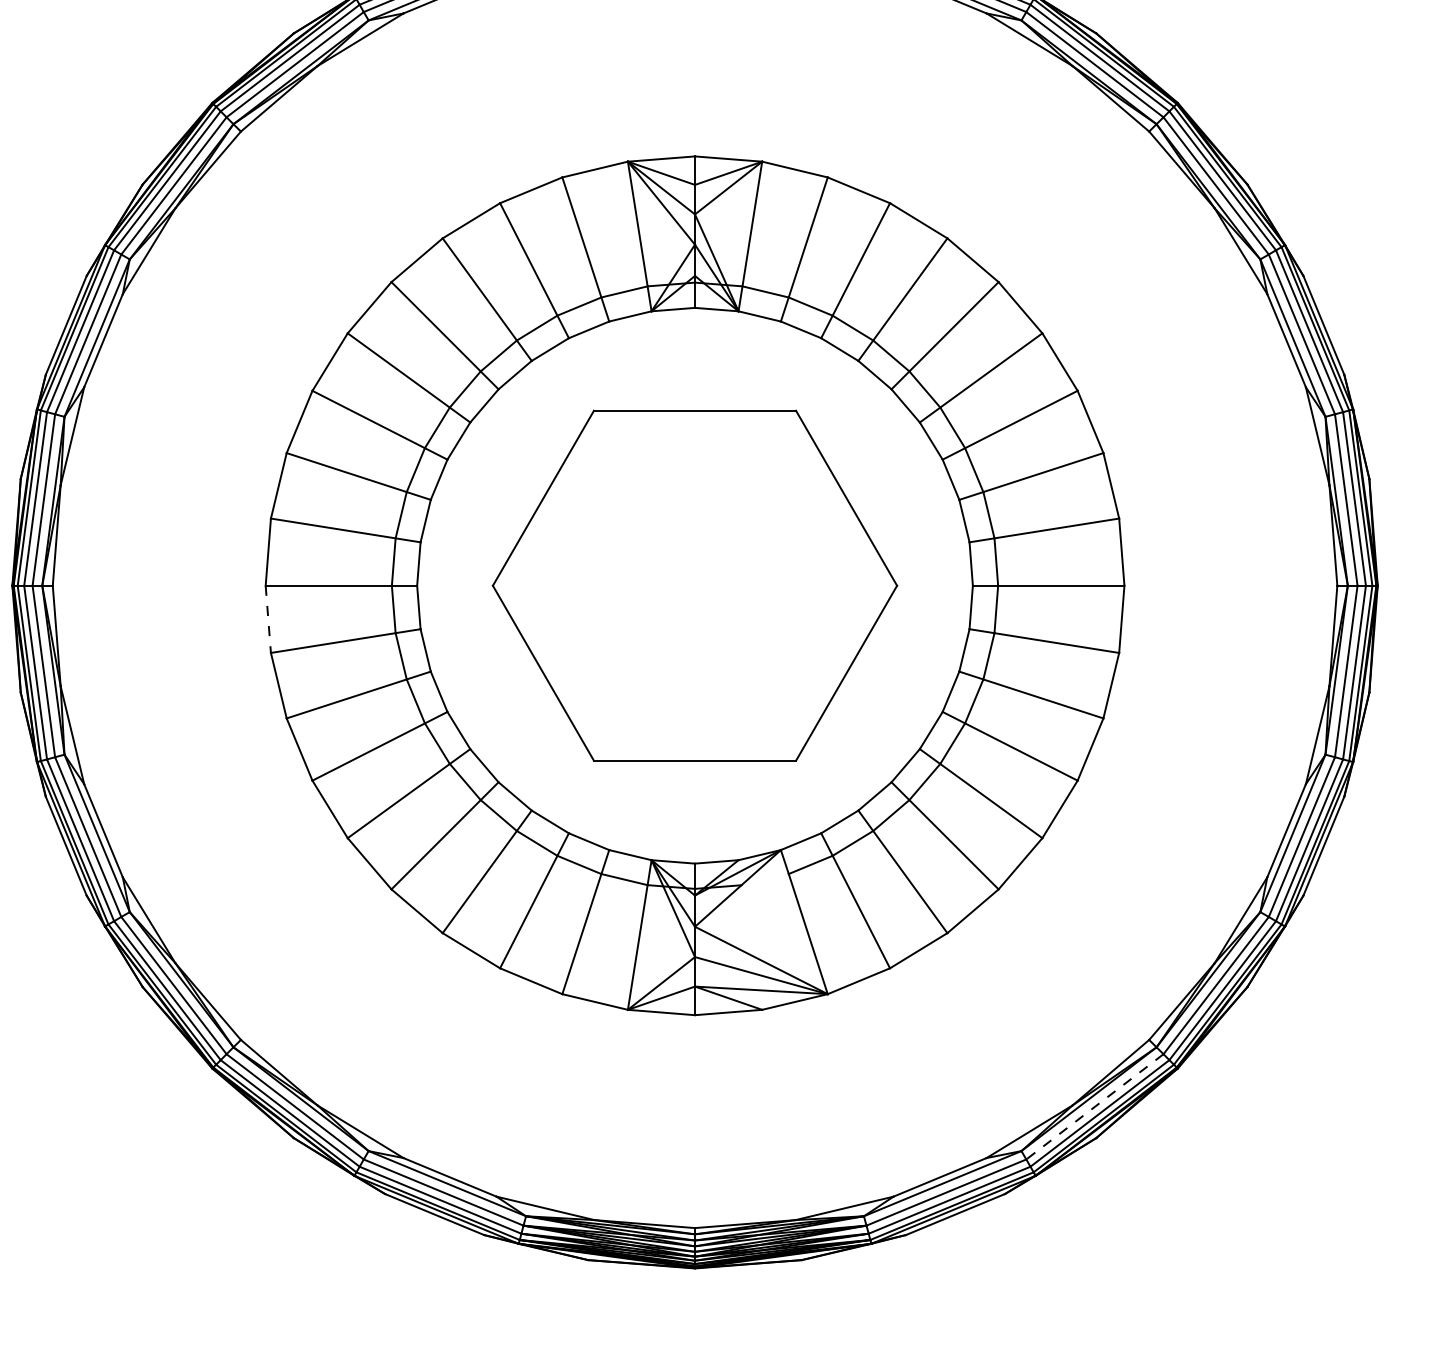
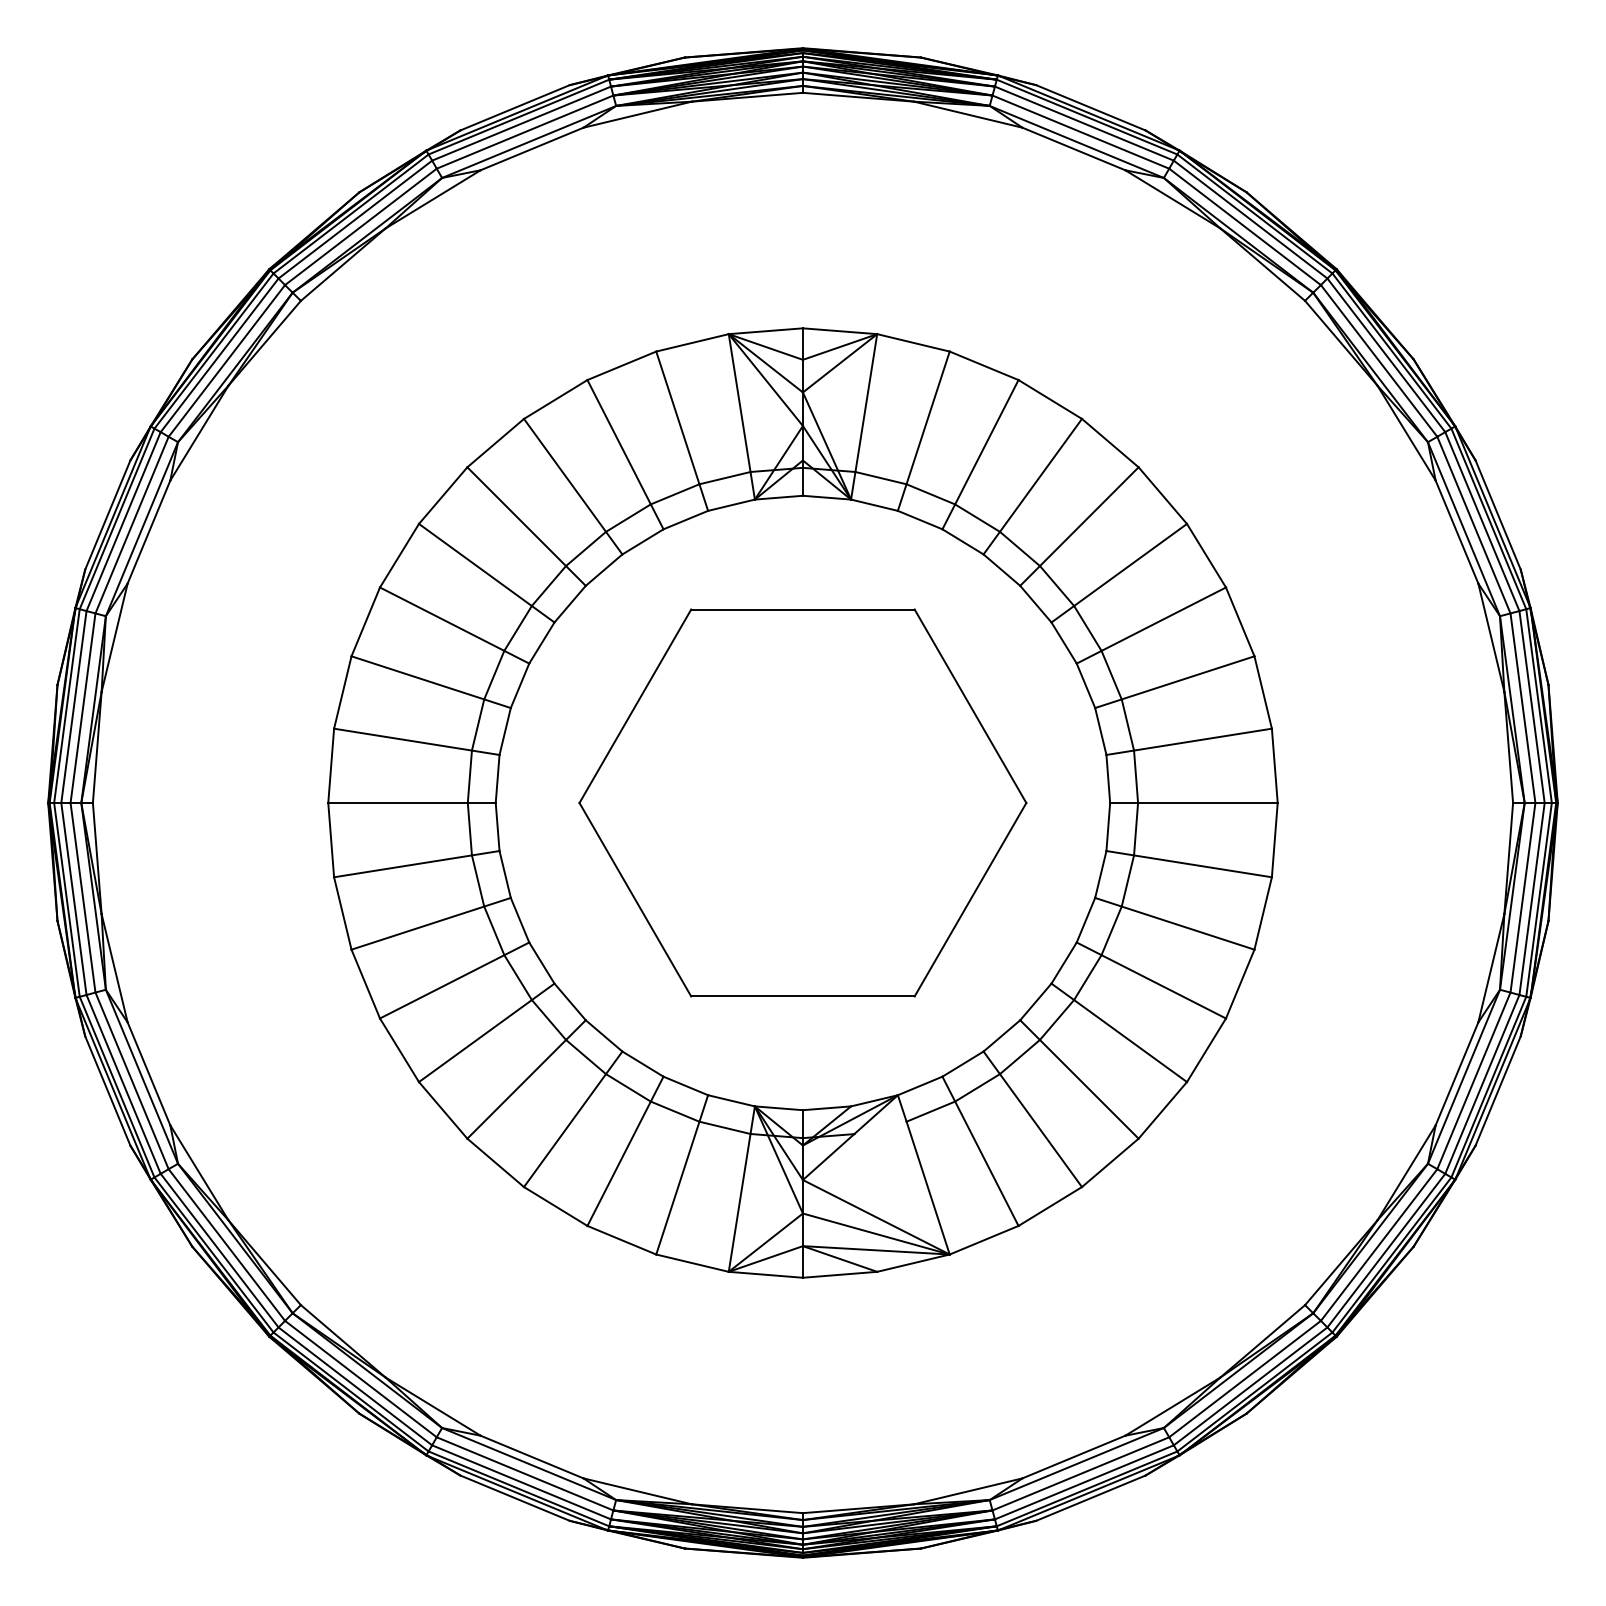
line: (268, 619) -> (331, 840), dashed -> solid
line: (1095, 1107) -> (1245, 1379), dashed -> solid

